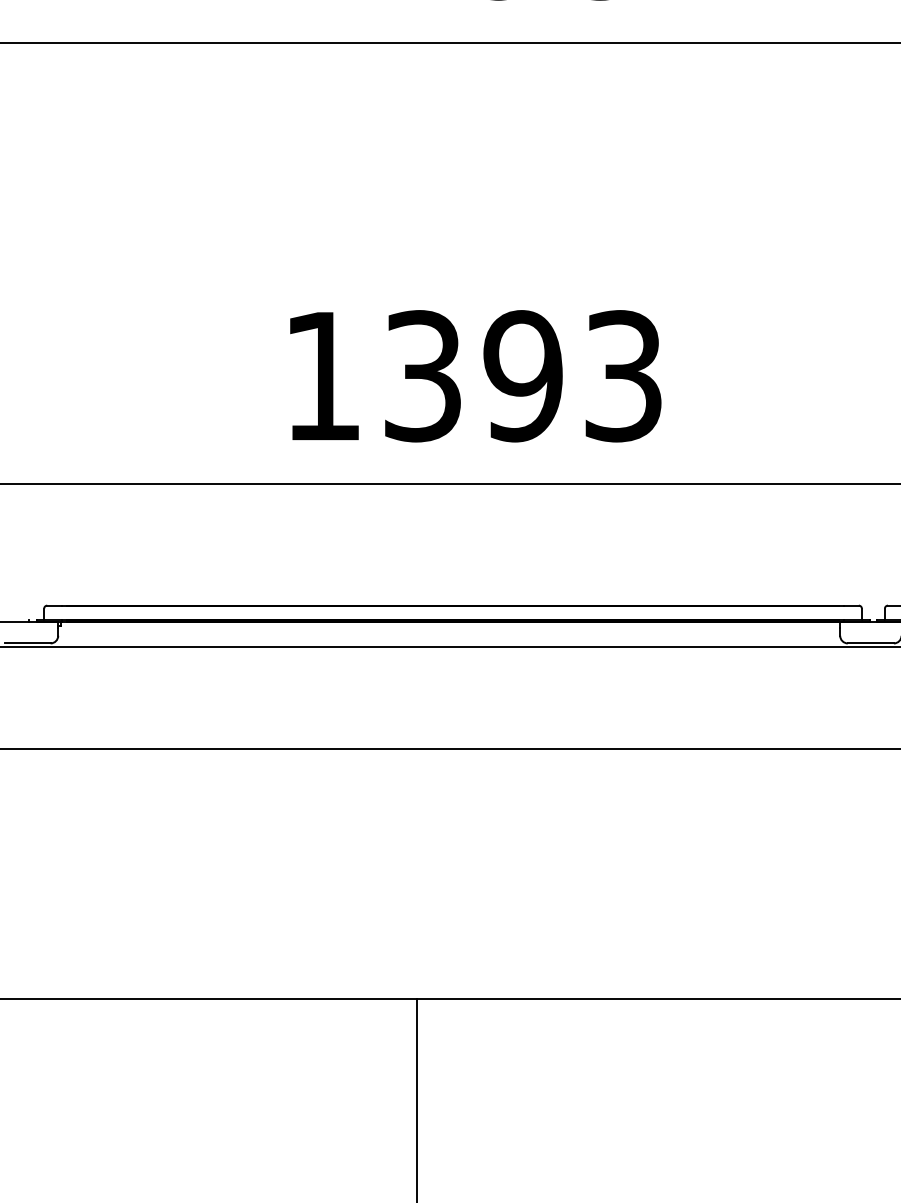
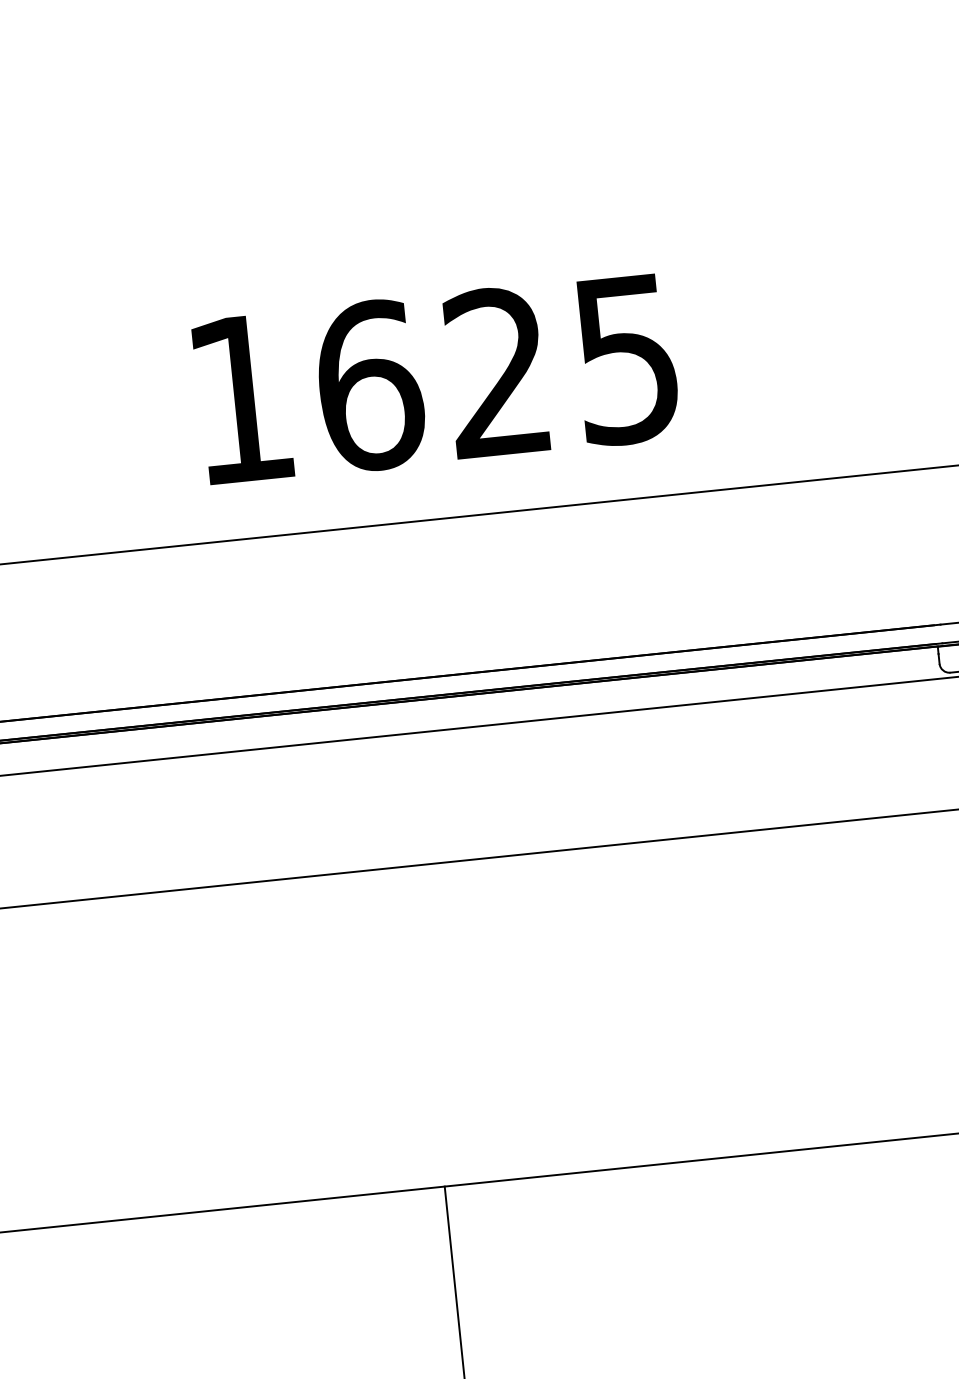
text: (522, 376) -> (497, 373), 1393 -> 1625

